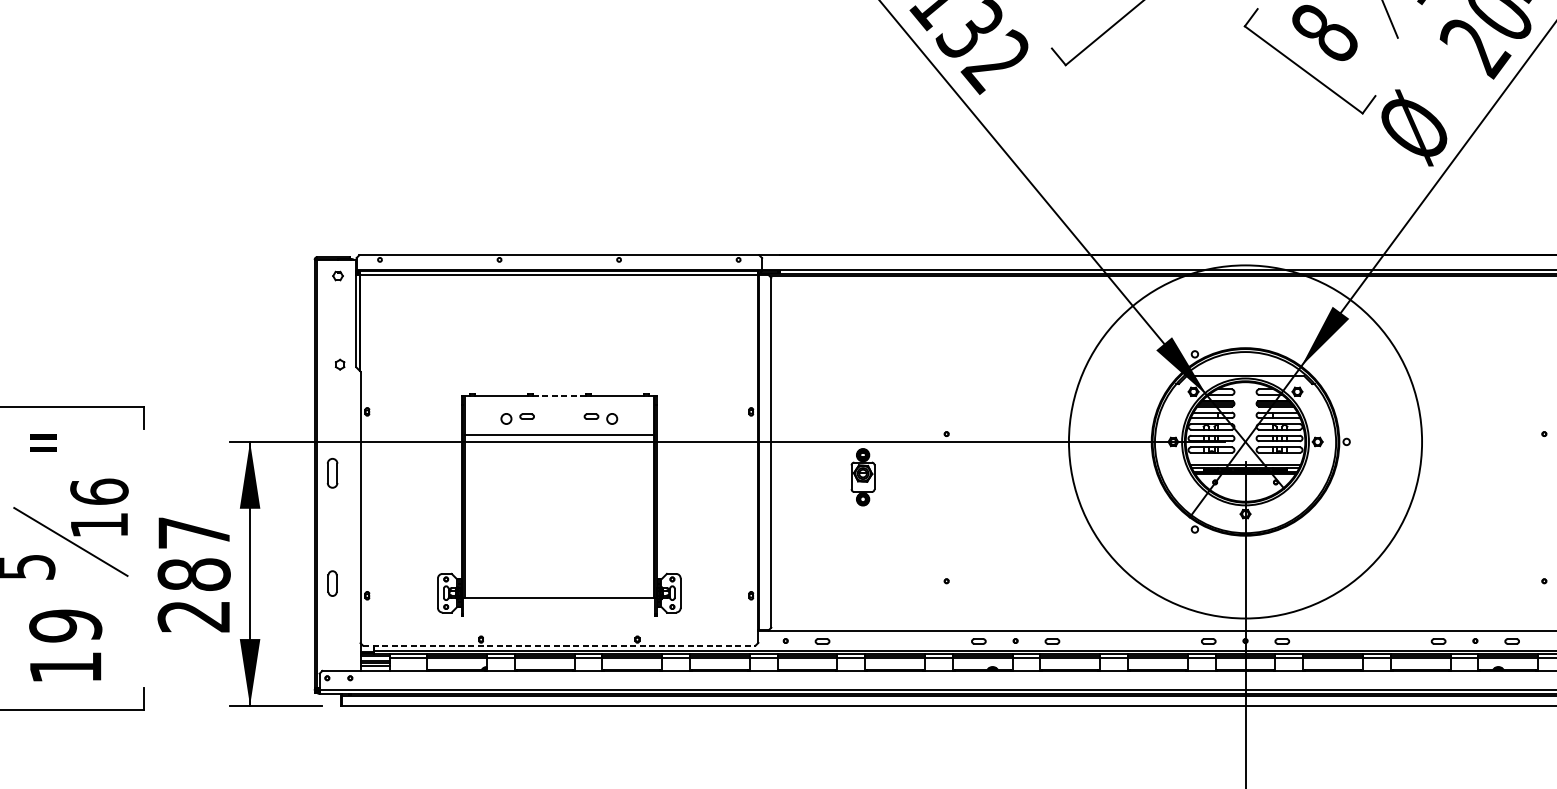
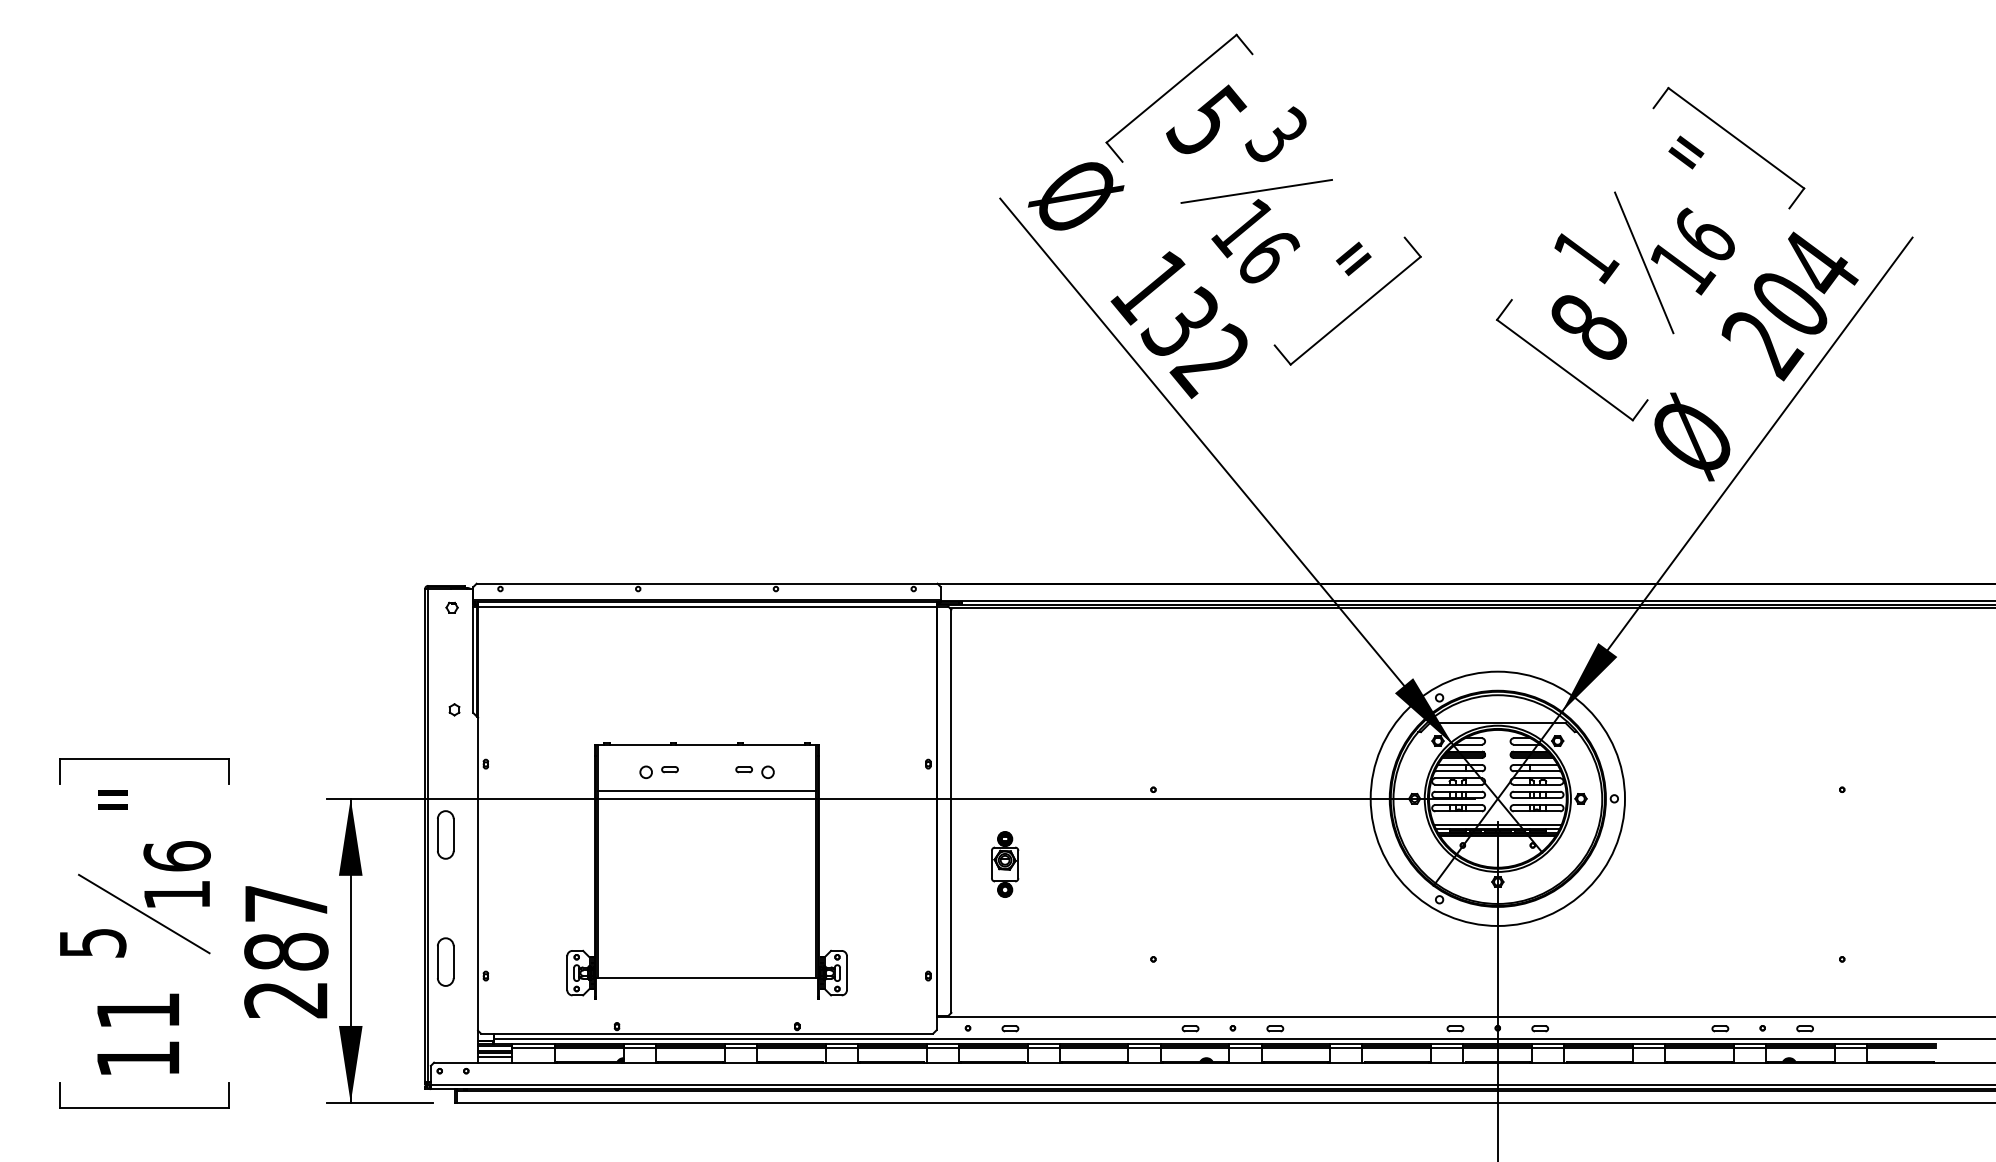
line: (559, 395) -> (707, 745), dashed -> solid
circle: (1245, 441) -> (1497, 798), size x0.62
part: (332, 472) -> (445, 834), size x1.43
part: (863, 477) -> (1005, 864), moved
part: (332, 583) -> (445, 961), size x1.67
text: (65, 625) -> (138, 1010), 19 -> 11
line: (559, 645) -> (707, 1033), dashed -> solid

